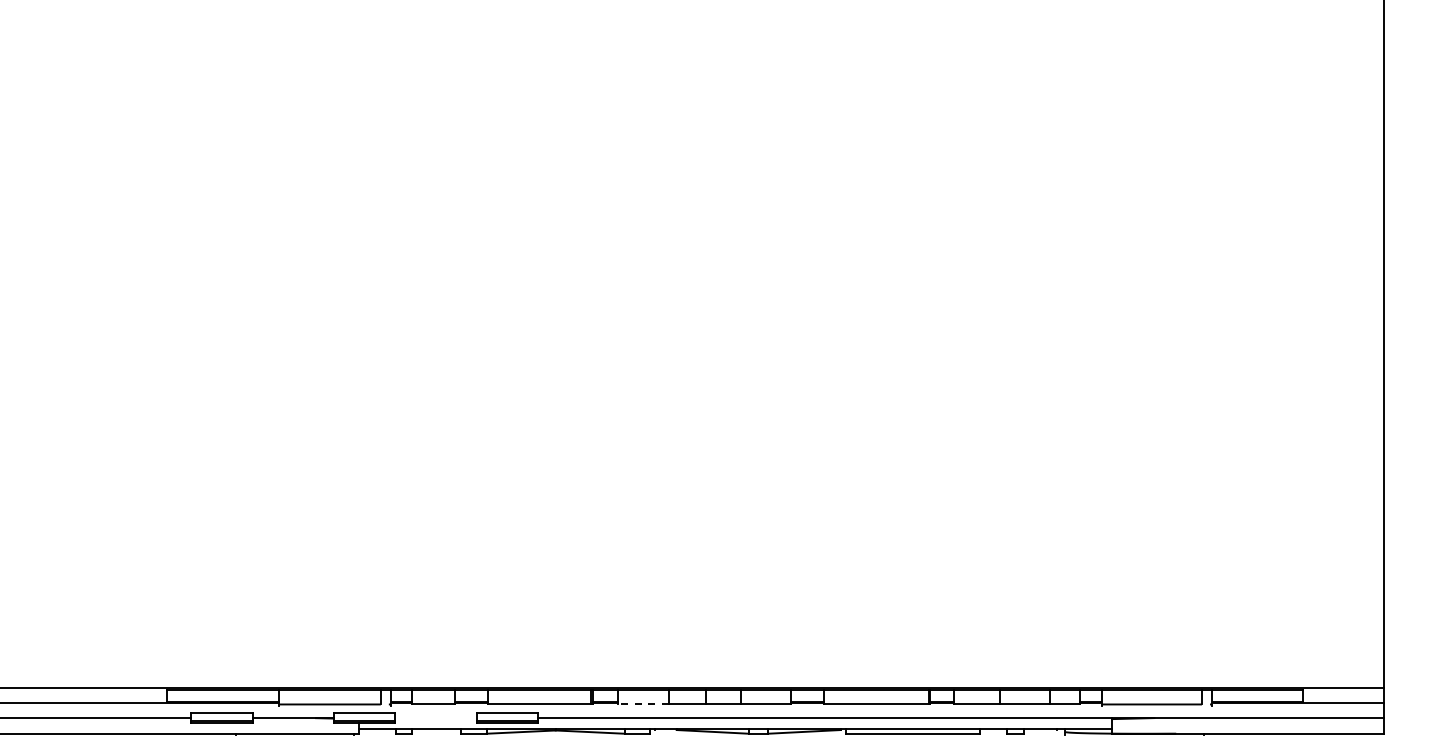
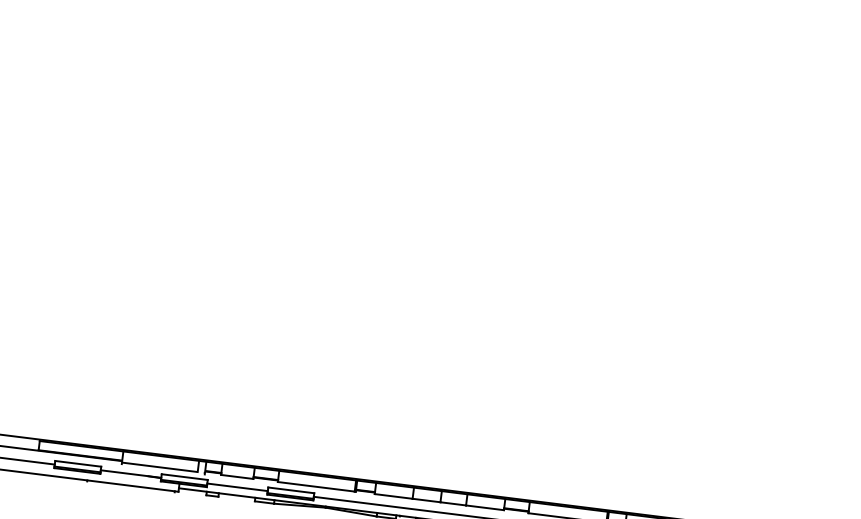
line: (643, 704) -> (393, 496), dashed -> solid
line: (435, 718) -> (237, 487), added

